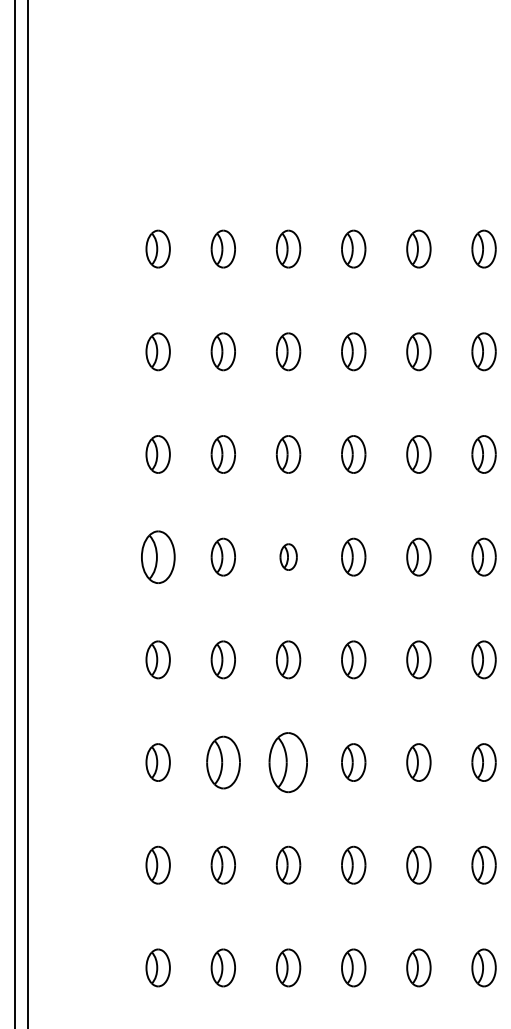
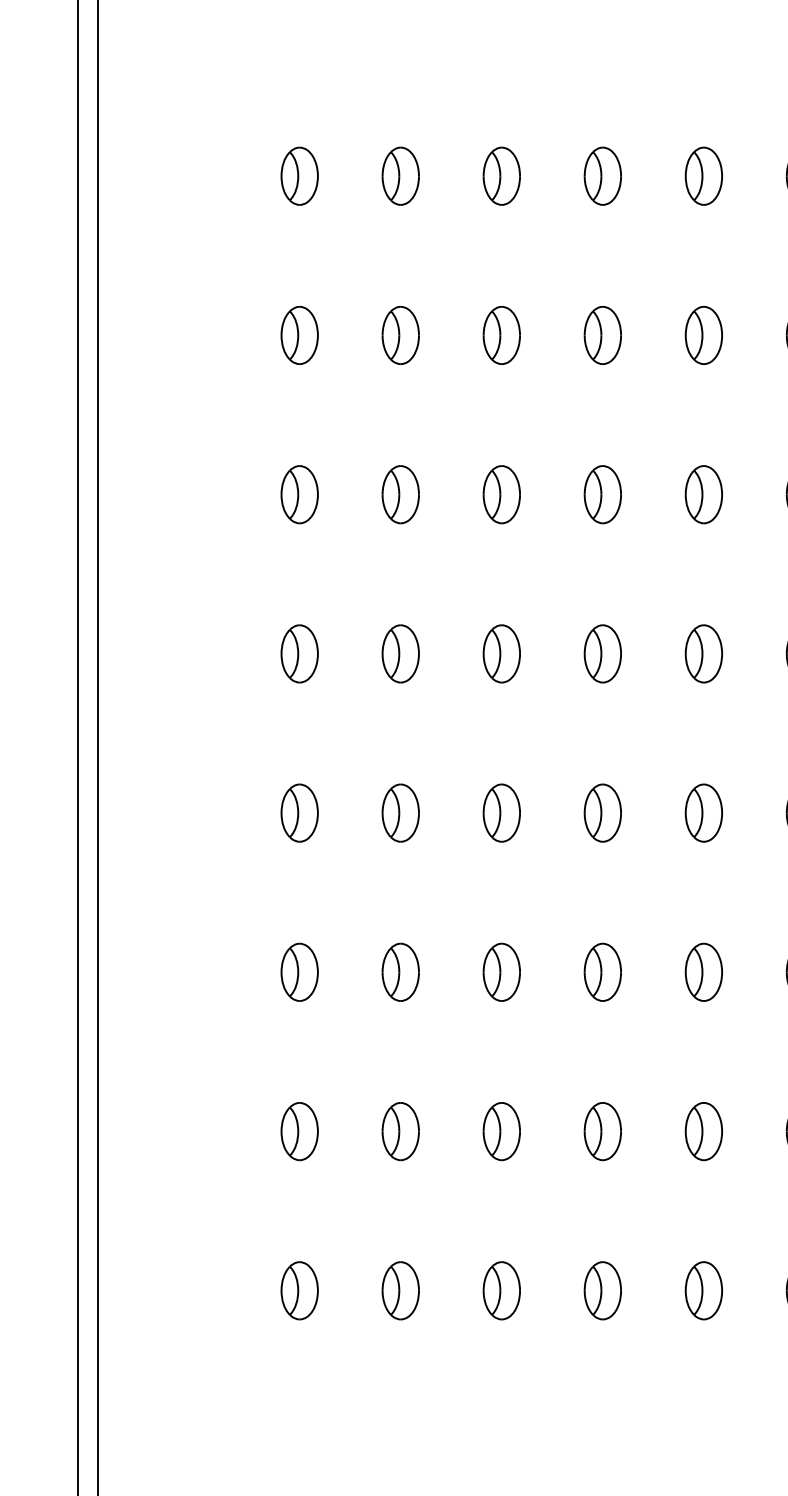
part: (157, 556) -> (298, 652), size x0.71
part: (288, 556) -> (501, 652), size x1.43
part: (222, 762) -> (399, 972), size x0.71
part: (288, 762) -> (501, 972), size x0.62

